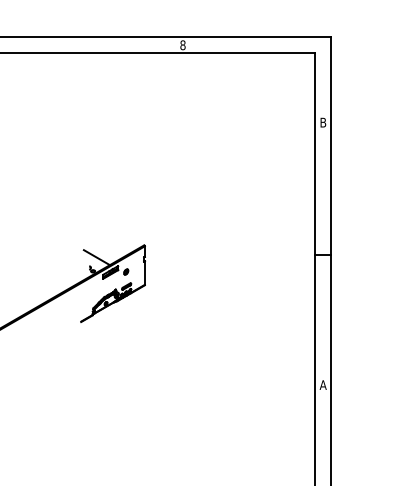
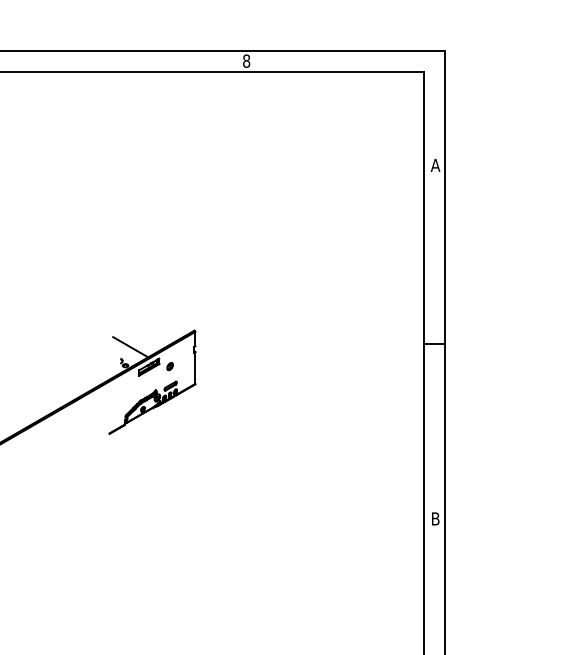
text: (322, 122) -> (434, 165), B -> A
text: (322, 384) -> (434, 518), A -> B

